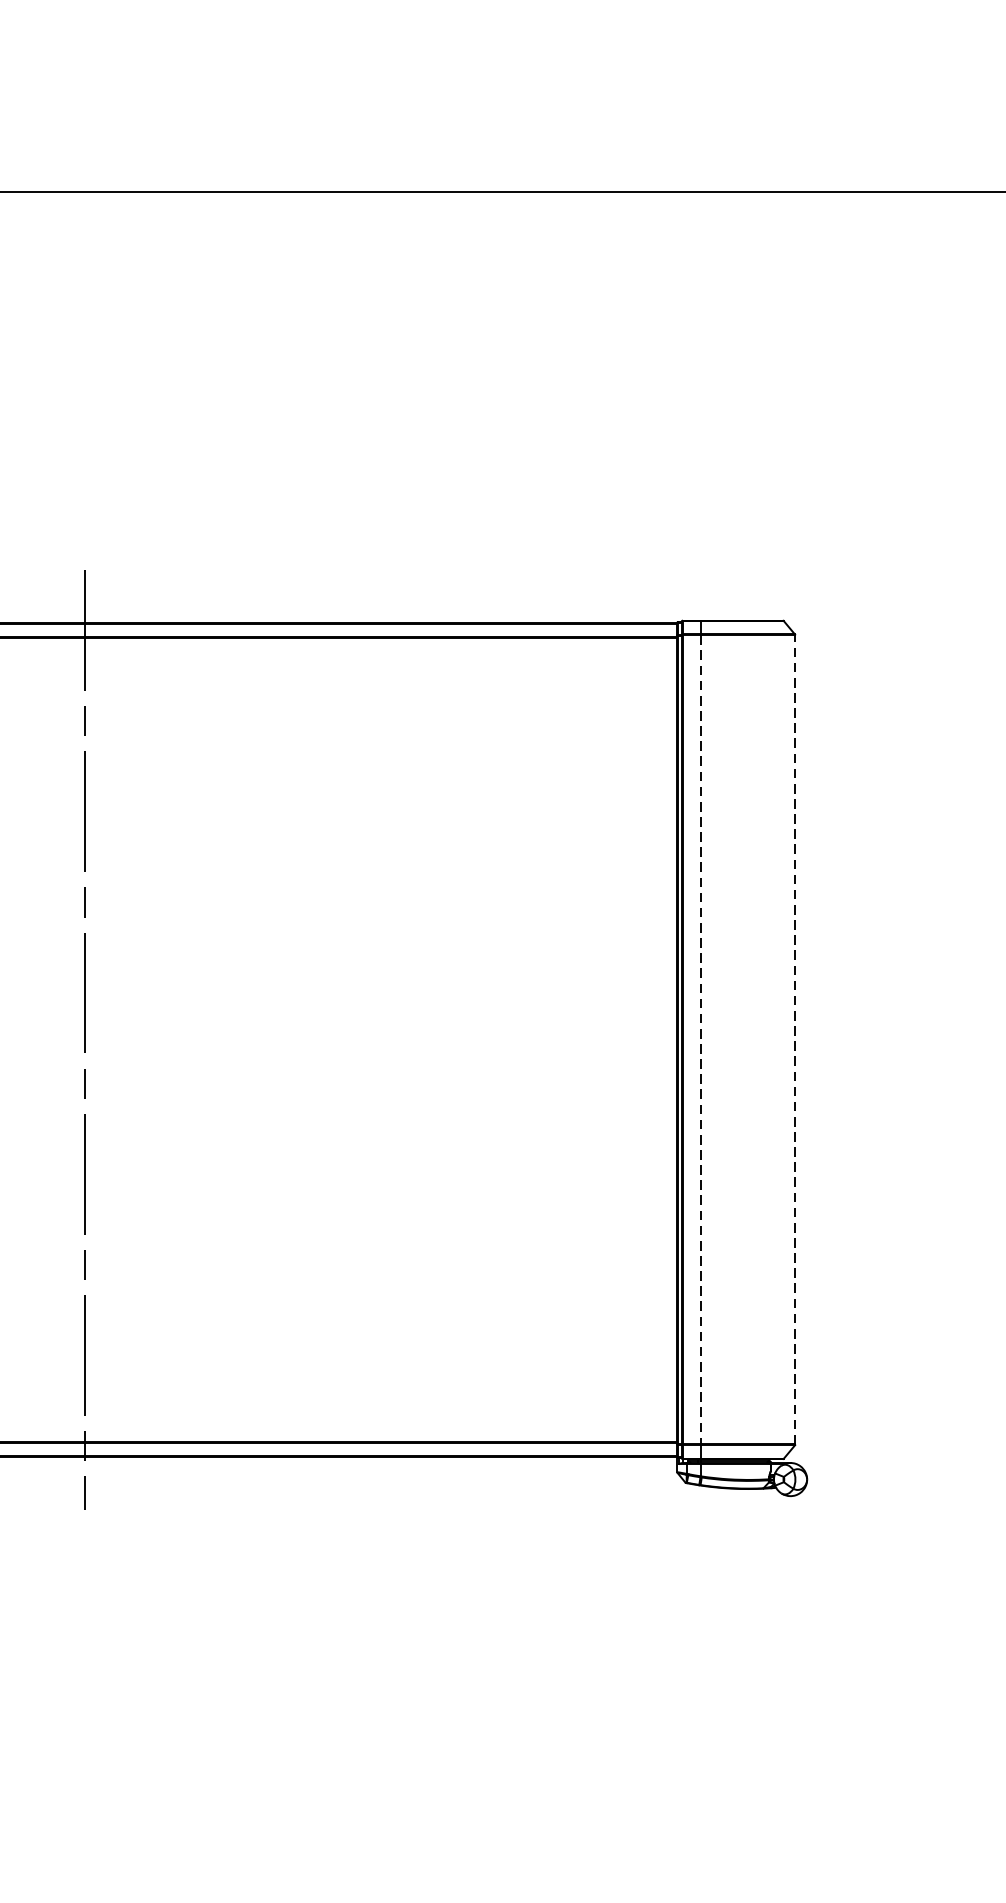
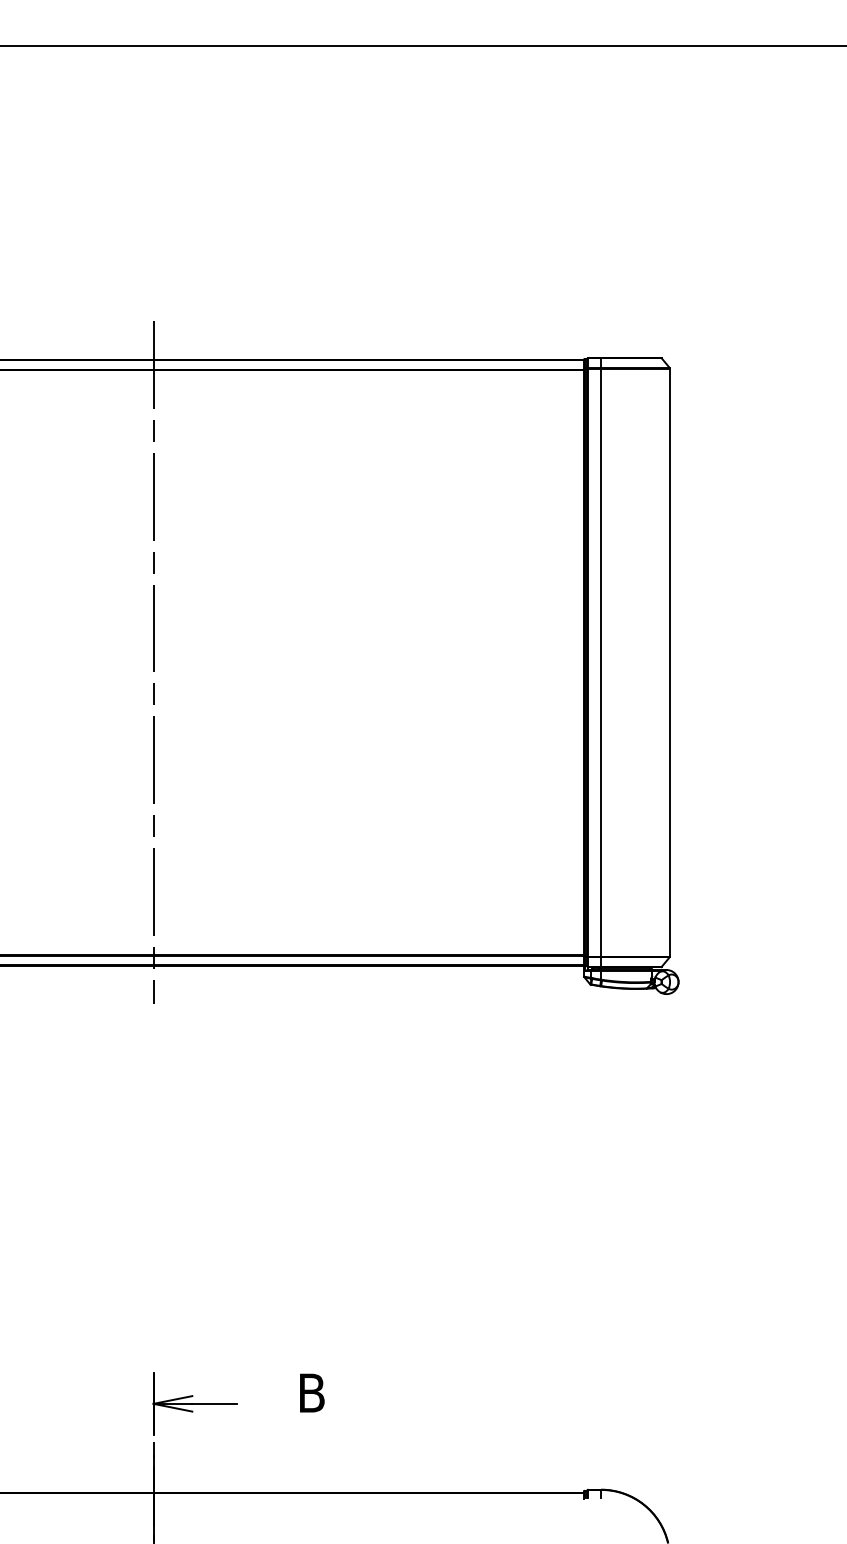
line: (701, 1039) -> (601, 662), dashed -> solid
line: (794, 1039) -> (669, 662), dashed -> solid

